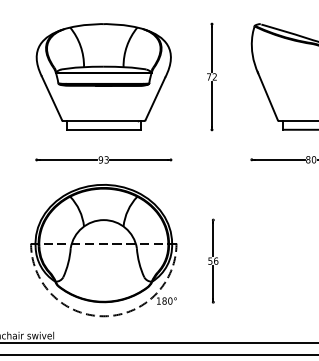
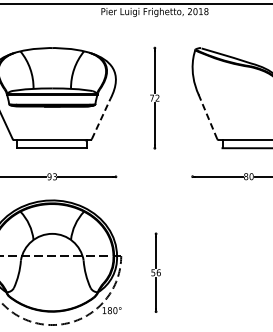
line: (267, 95) -> (207, 115), solid -> dashed
line: (155, 98) -> (101, 118), solid -> dashed

